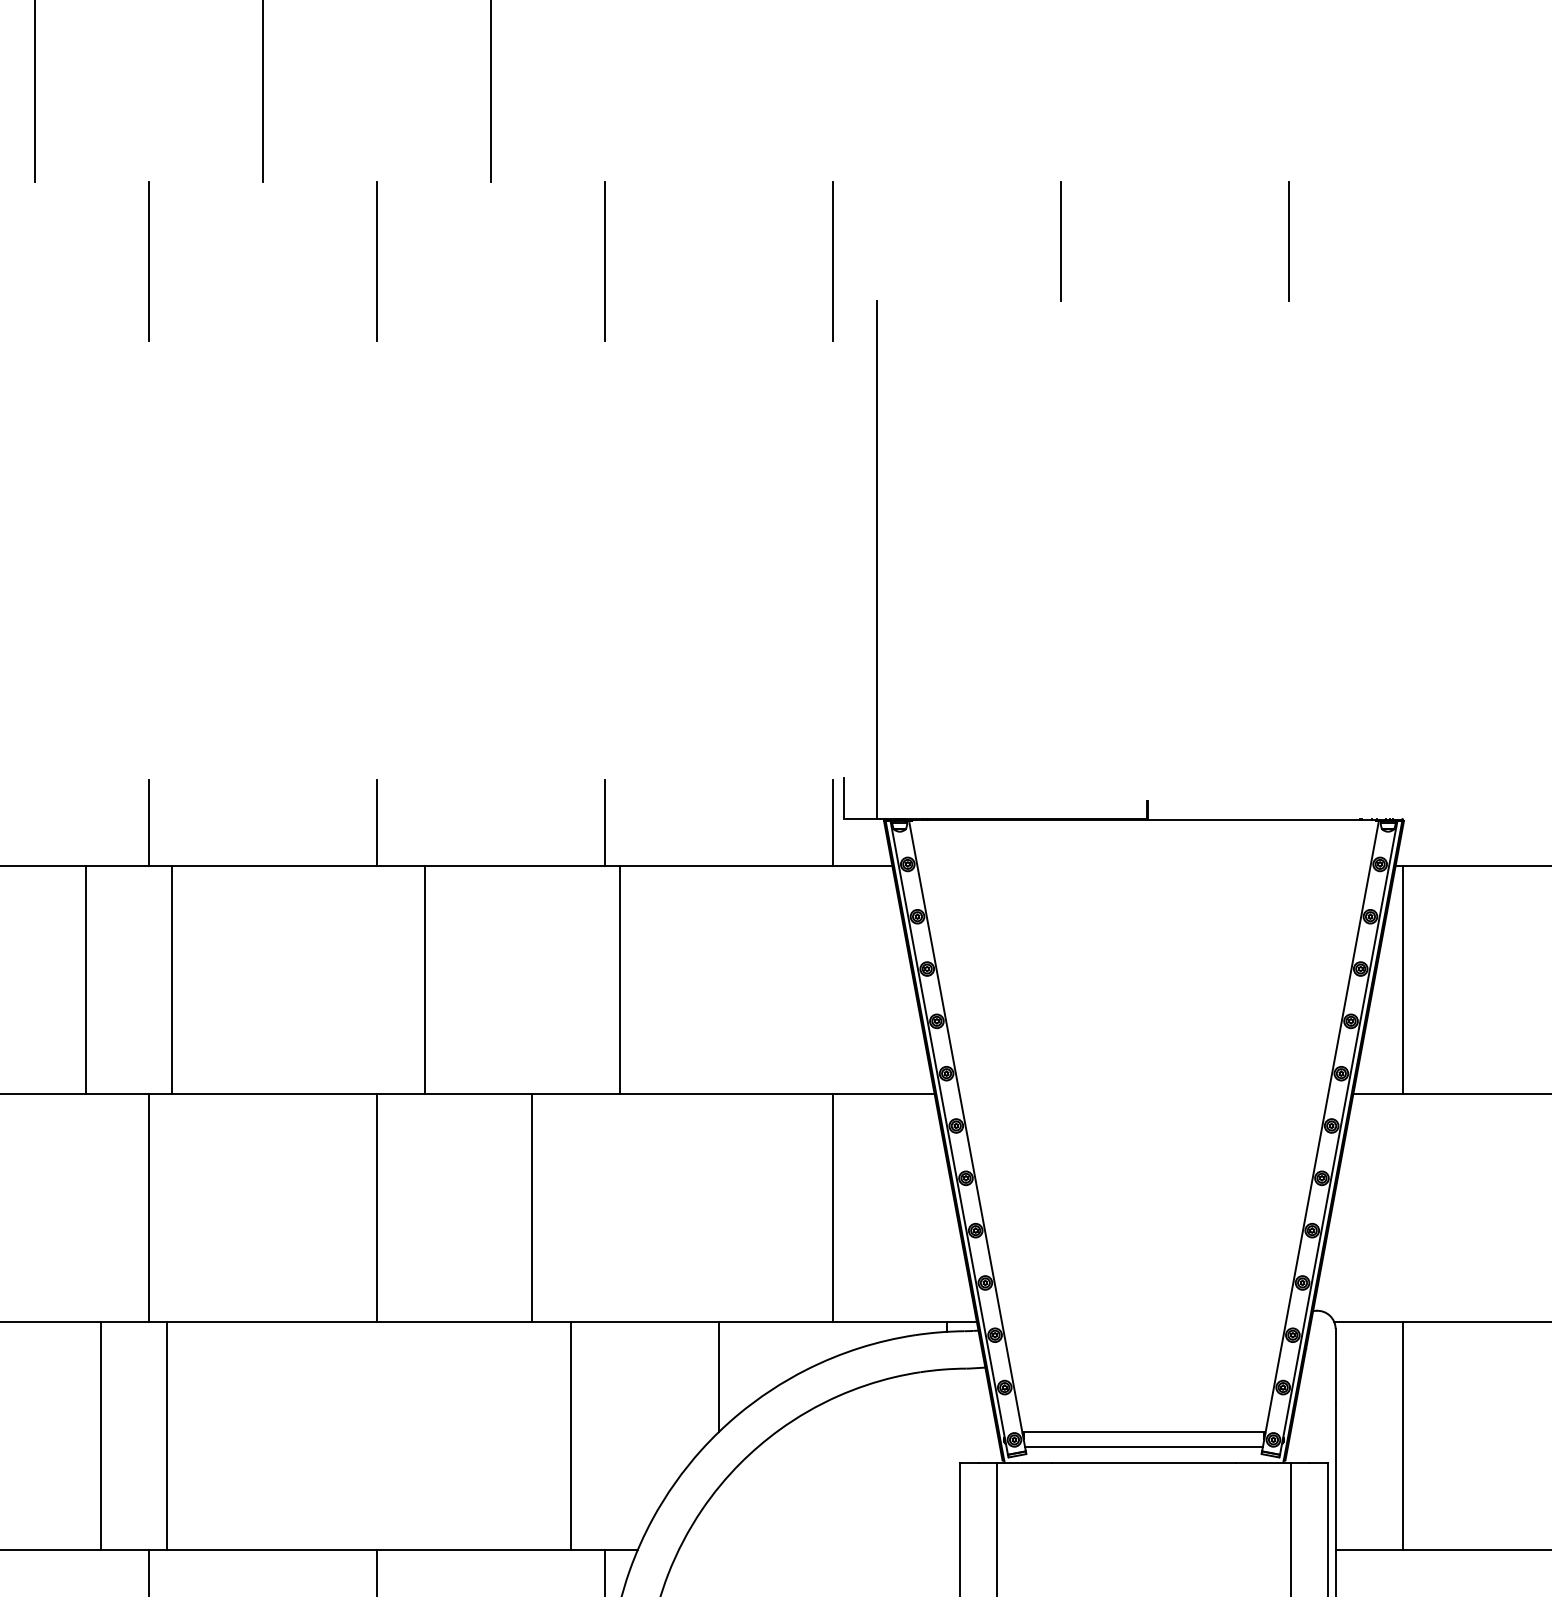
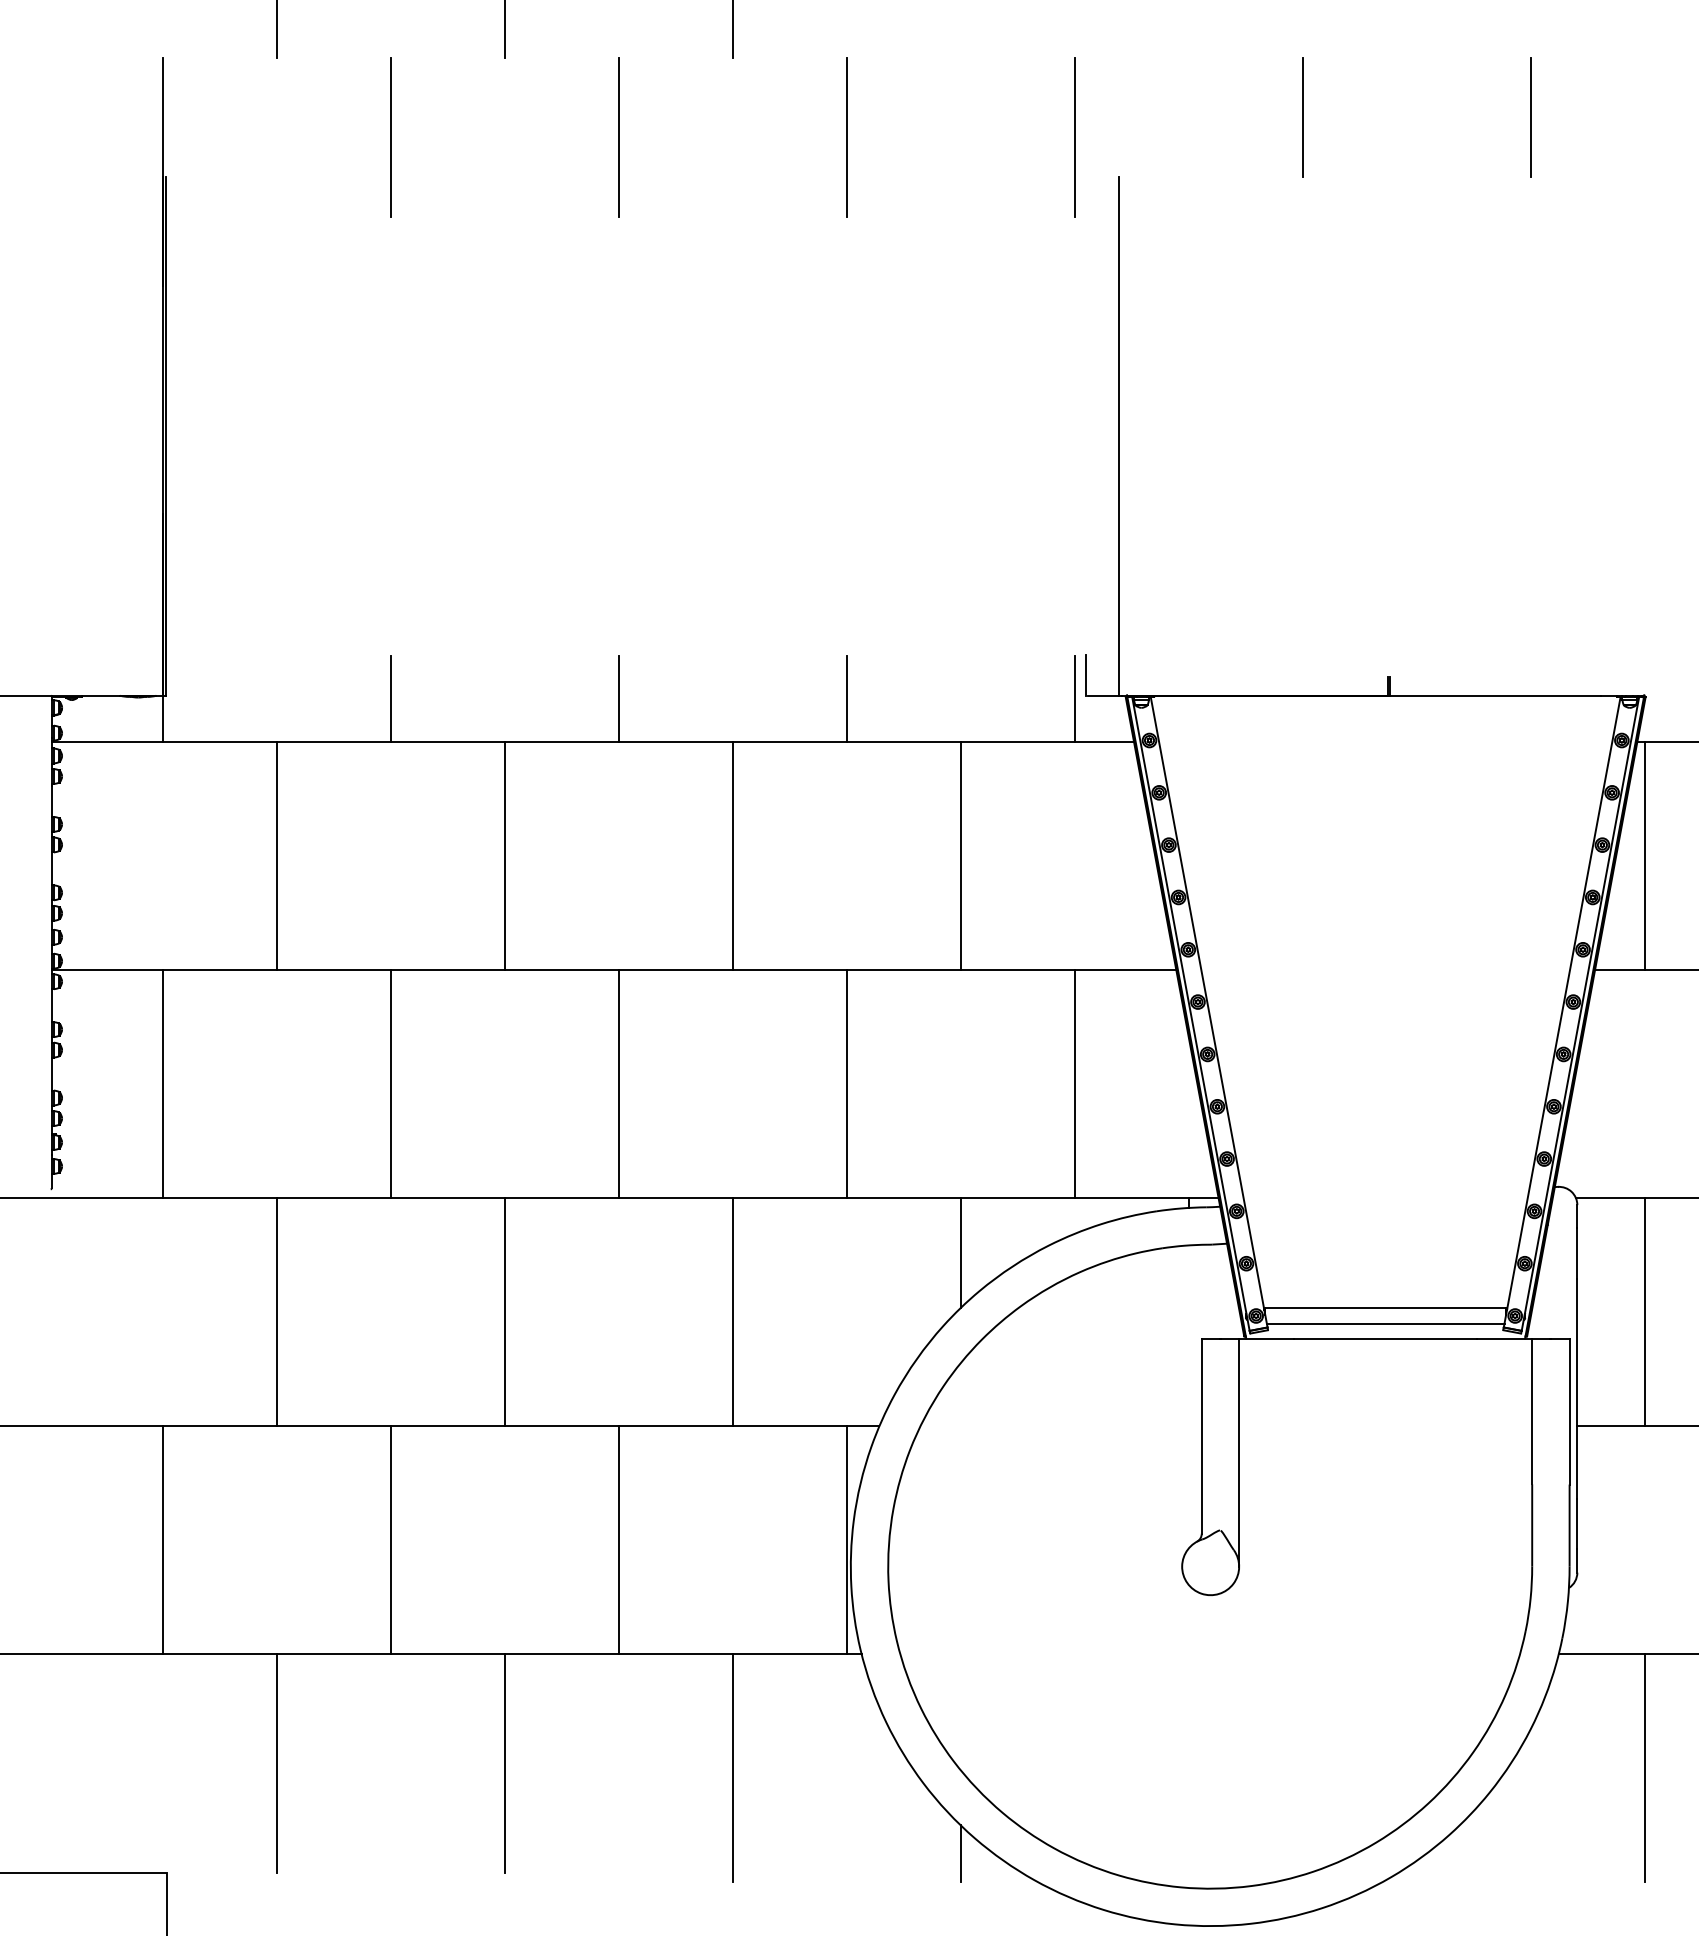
line: (85, 980) -> (276, 856), moved
line: (171, 980) -> (504, 856), moved
line: (424, 980) -> (732, 856), moved
line: (619, 980) -> (960, 856), moved
line: (531, 1208) -> (846, 1084), moved
line: (100, 1436) -> (276, 1312), moved
line: (166, 1436) -> (504, 1312), moved
line: (570, 1436) -> (732, 1312), moved

